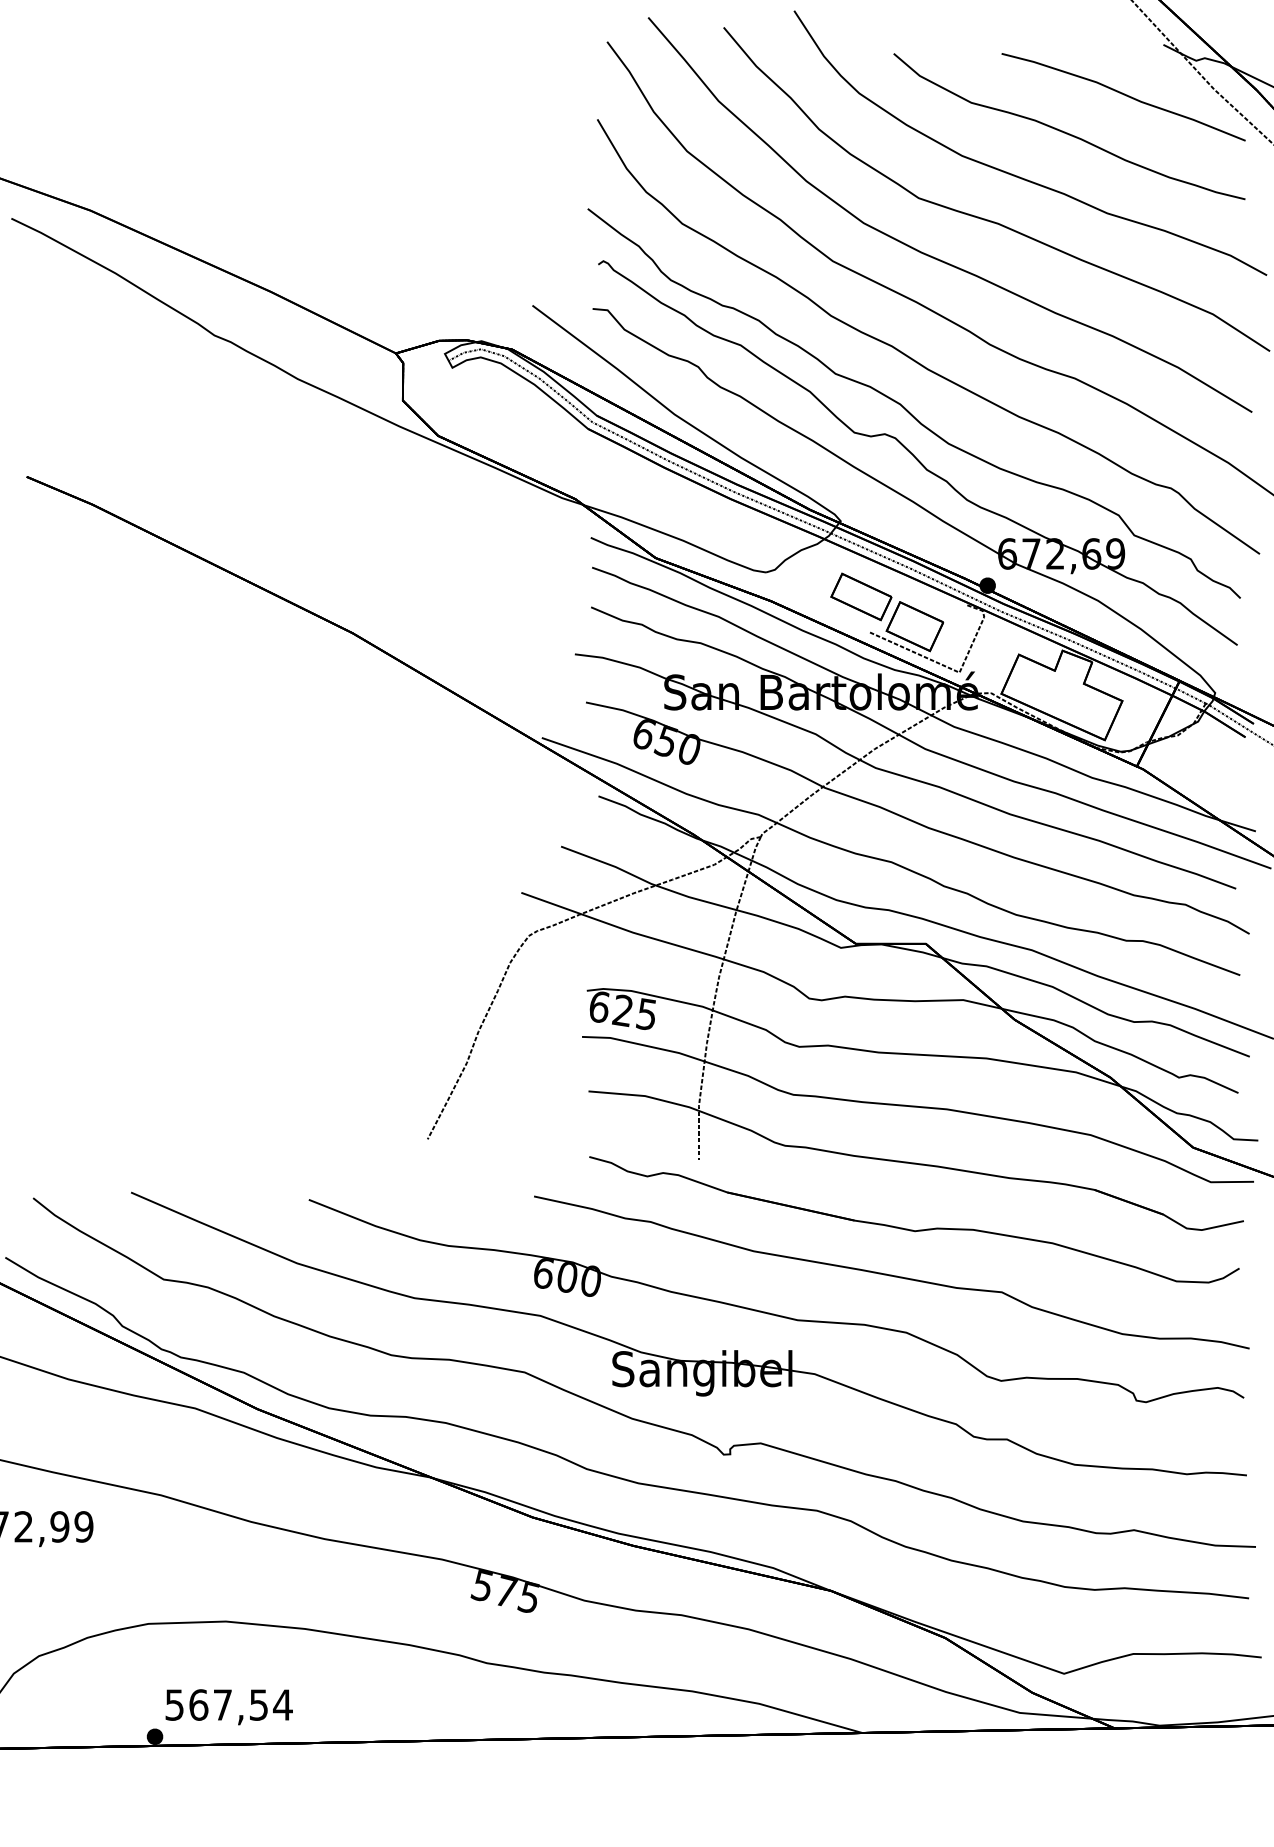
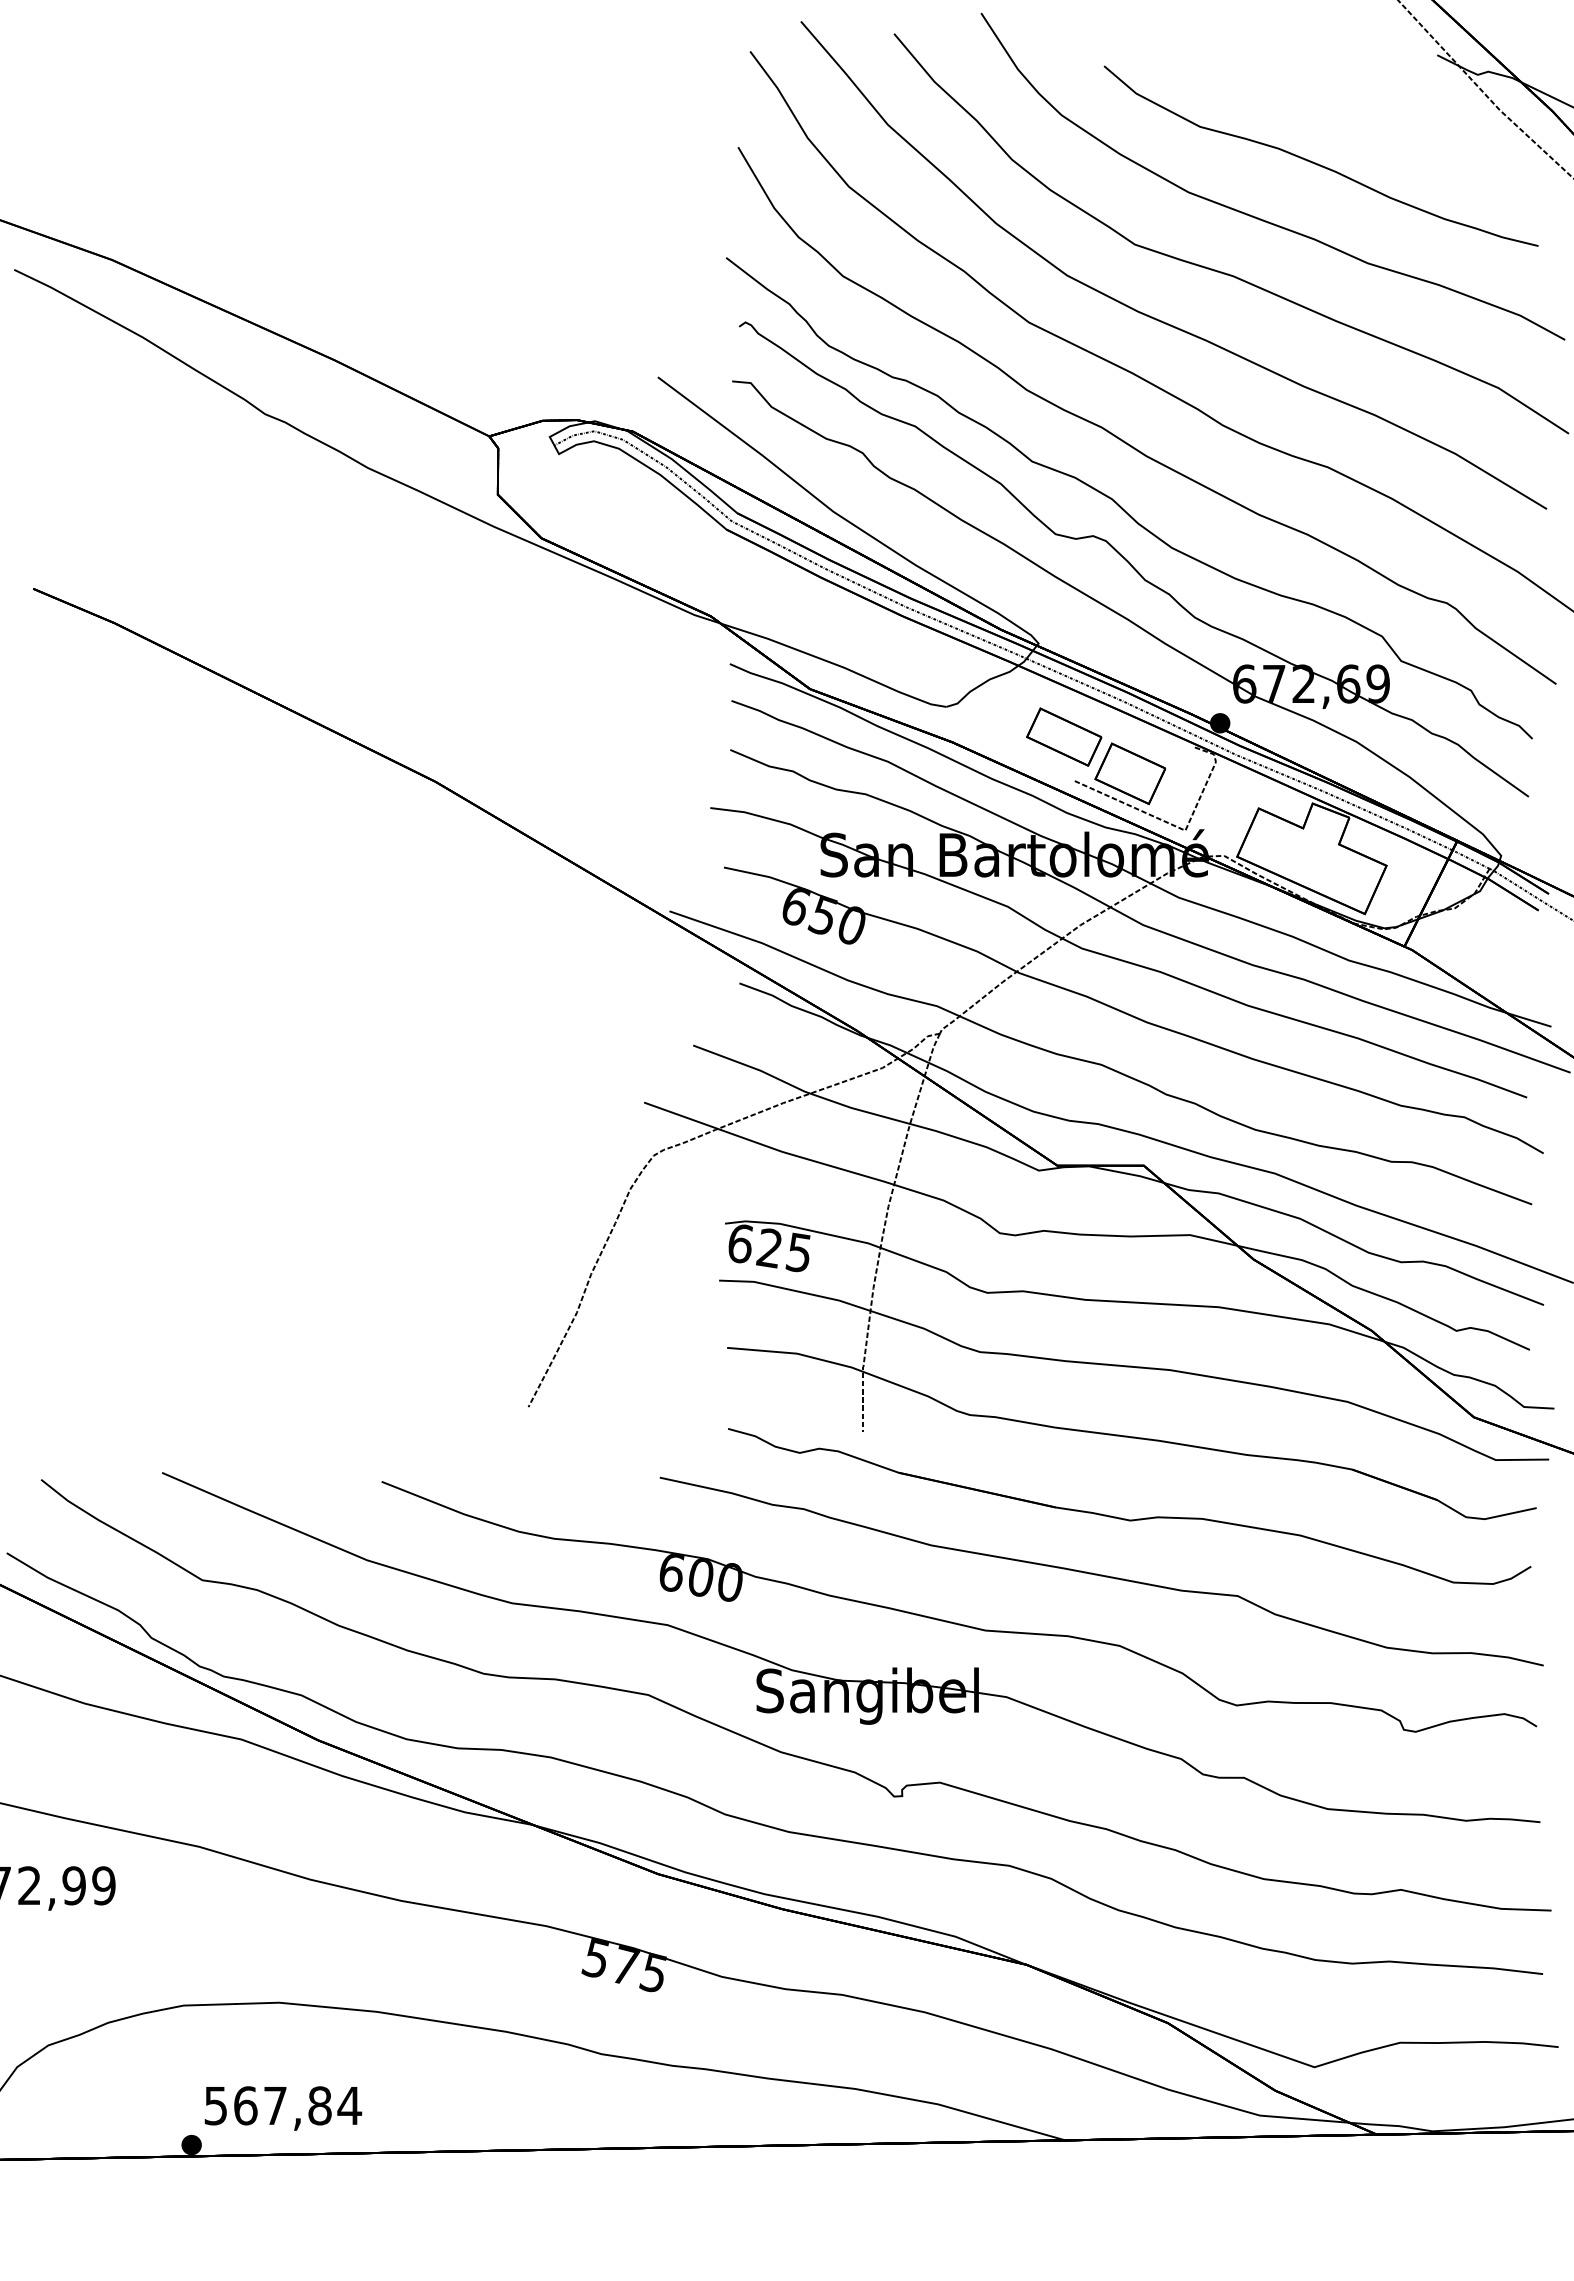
curve: (1123, 95) -> (1388, 117), removed
text: (258, 1704) -> (319, 2105), 567,54 -> 567,84

